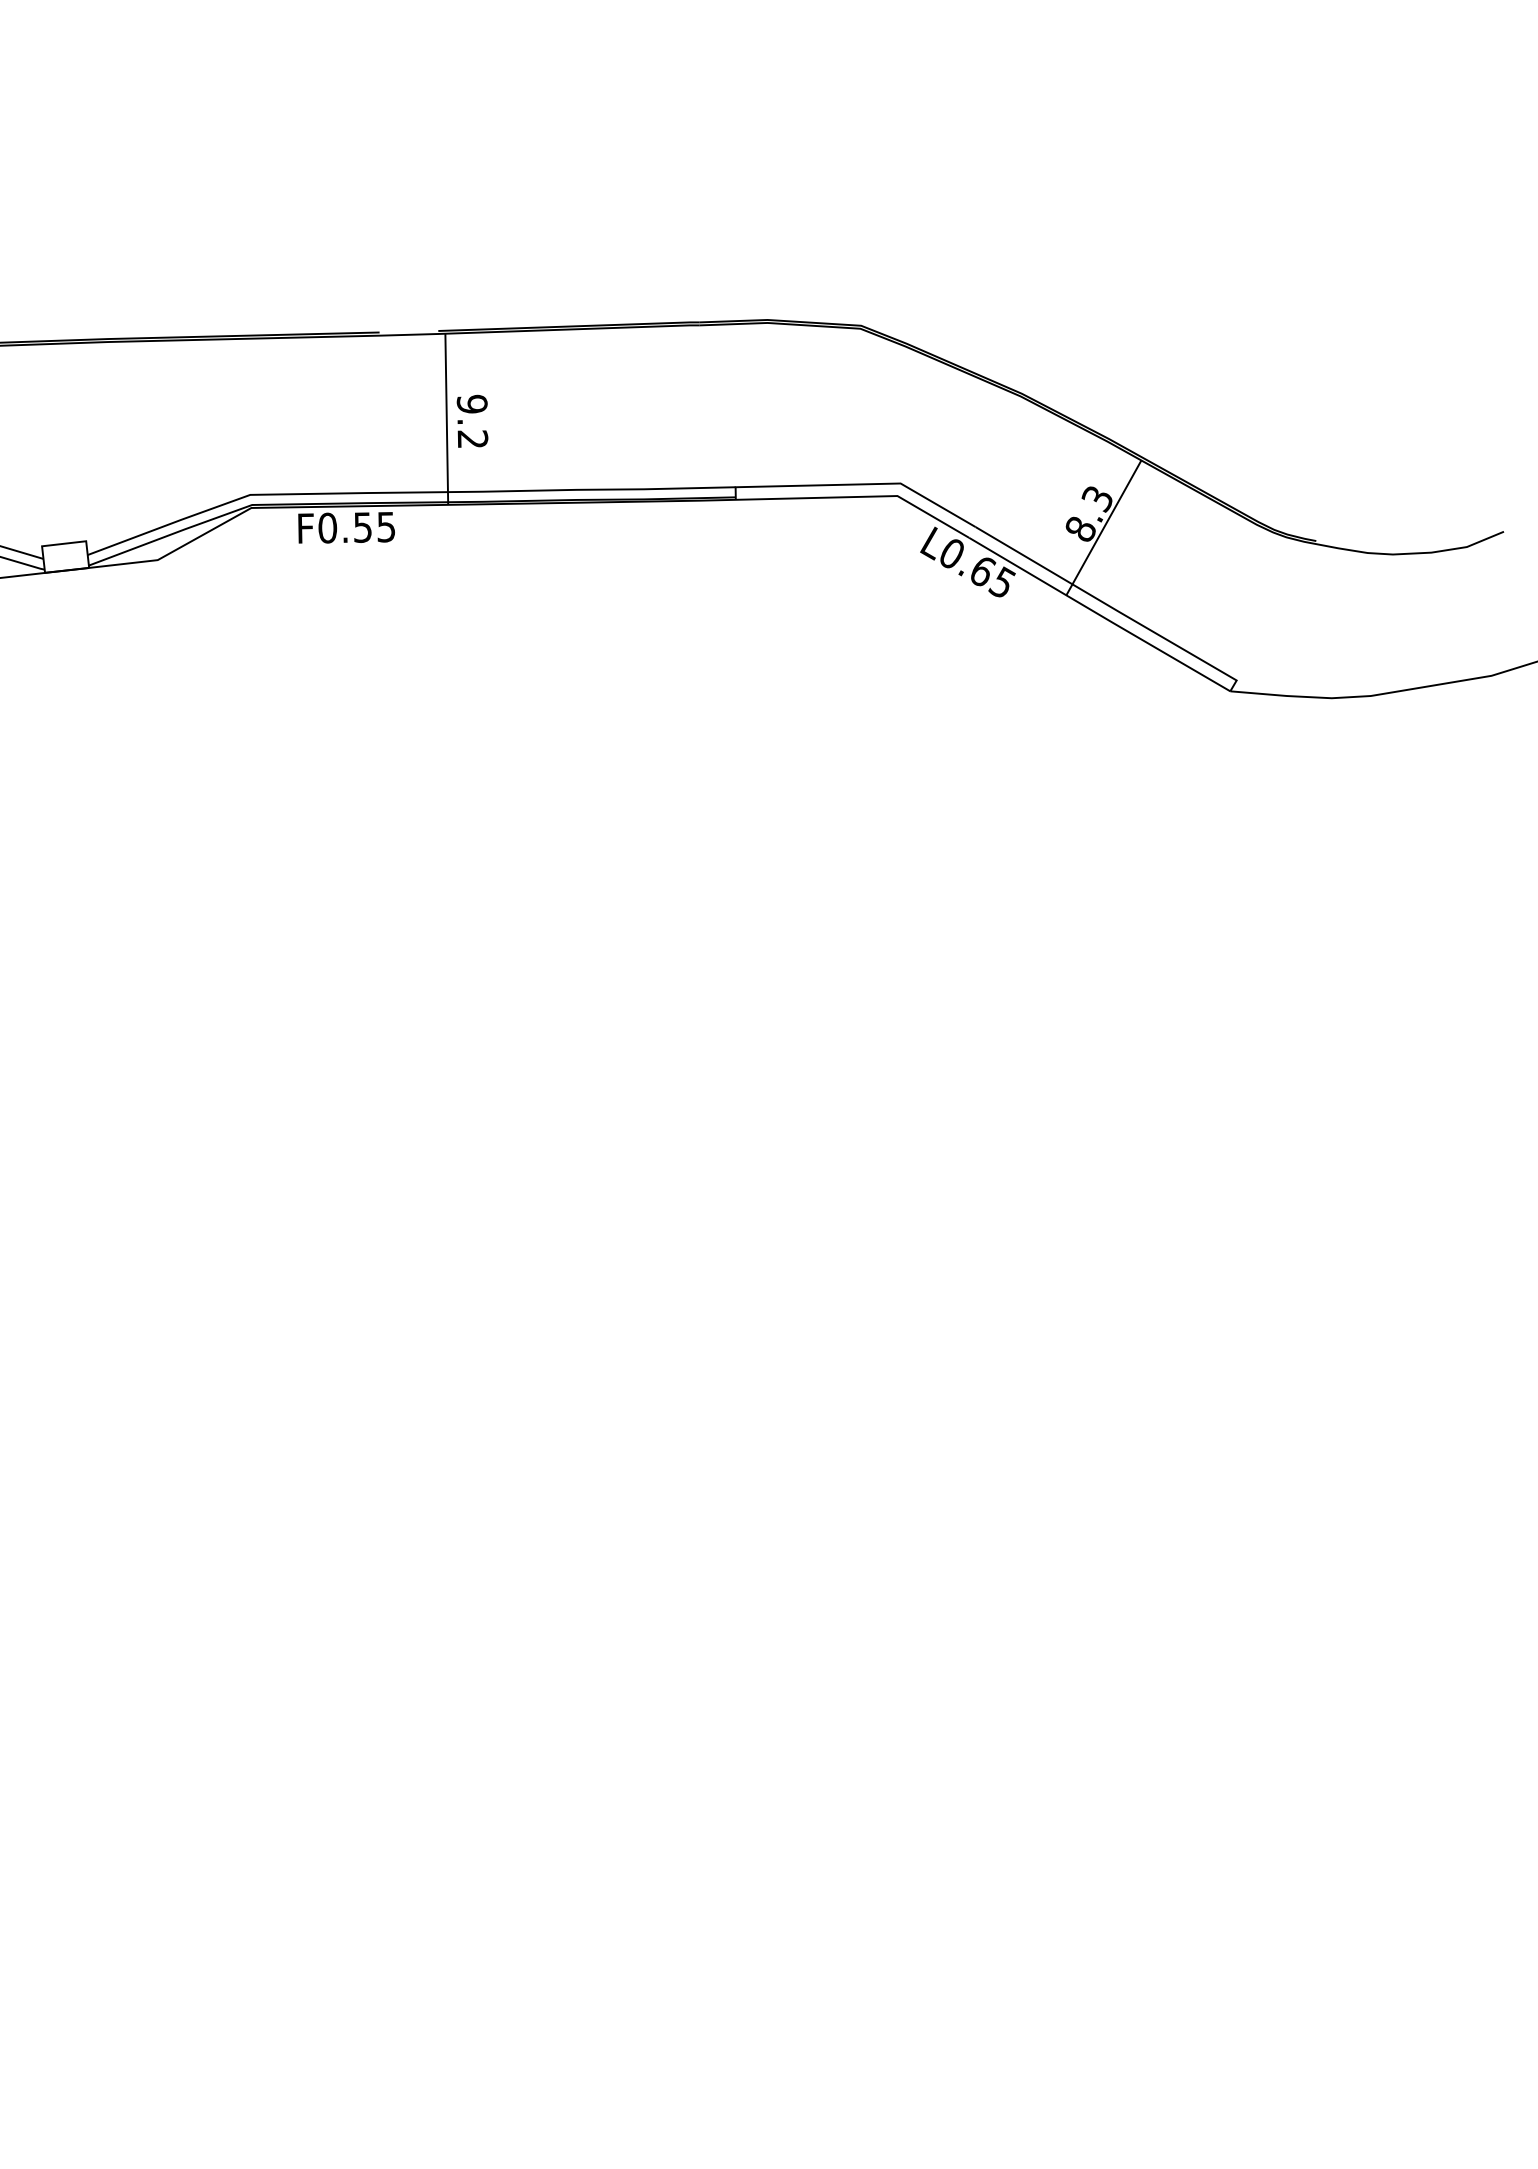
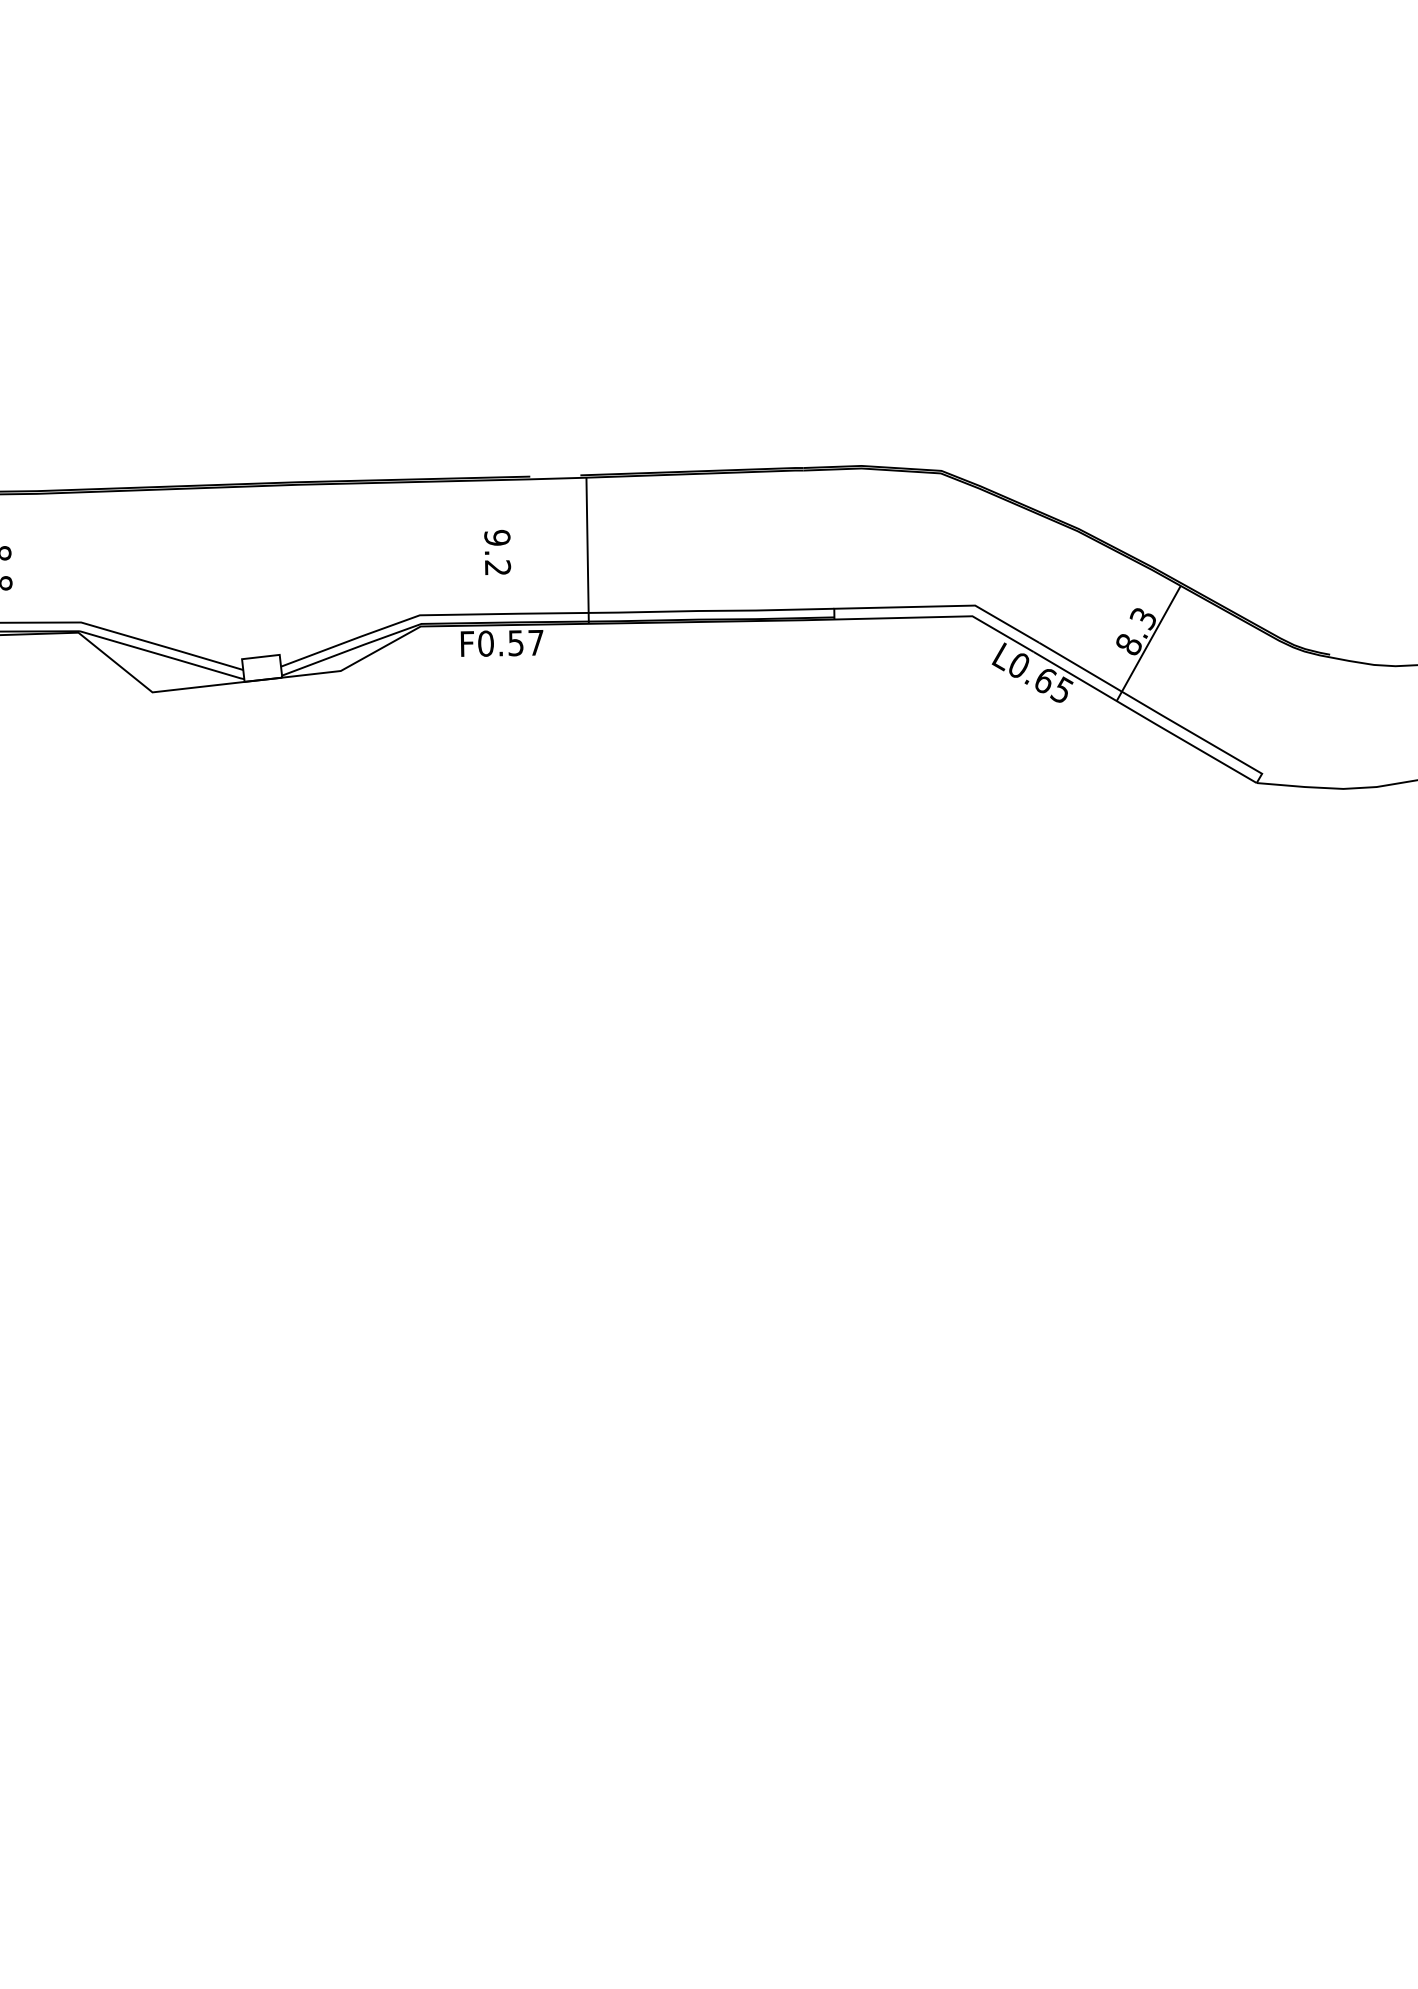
text: (472, 421) -> (497, 552), moved
text: (385, 527) -> (535, 643), F0.55 -> F0.57

